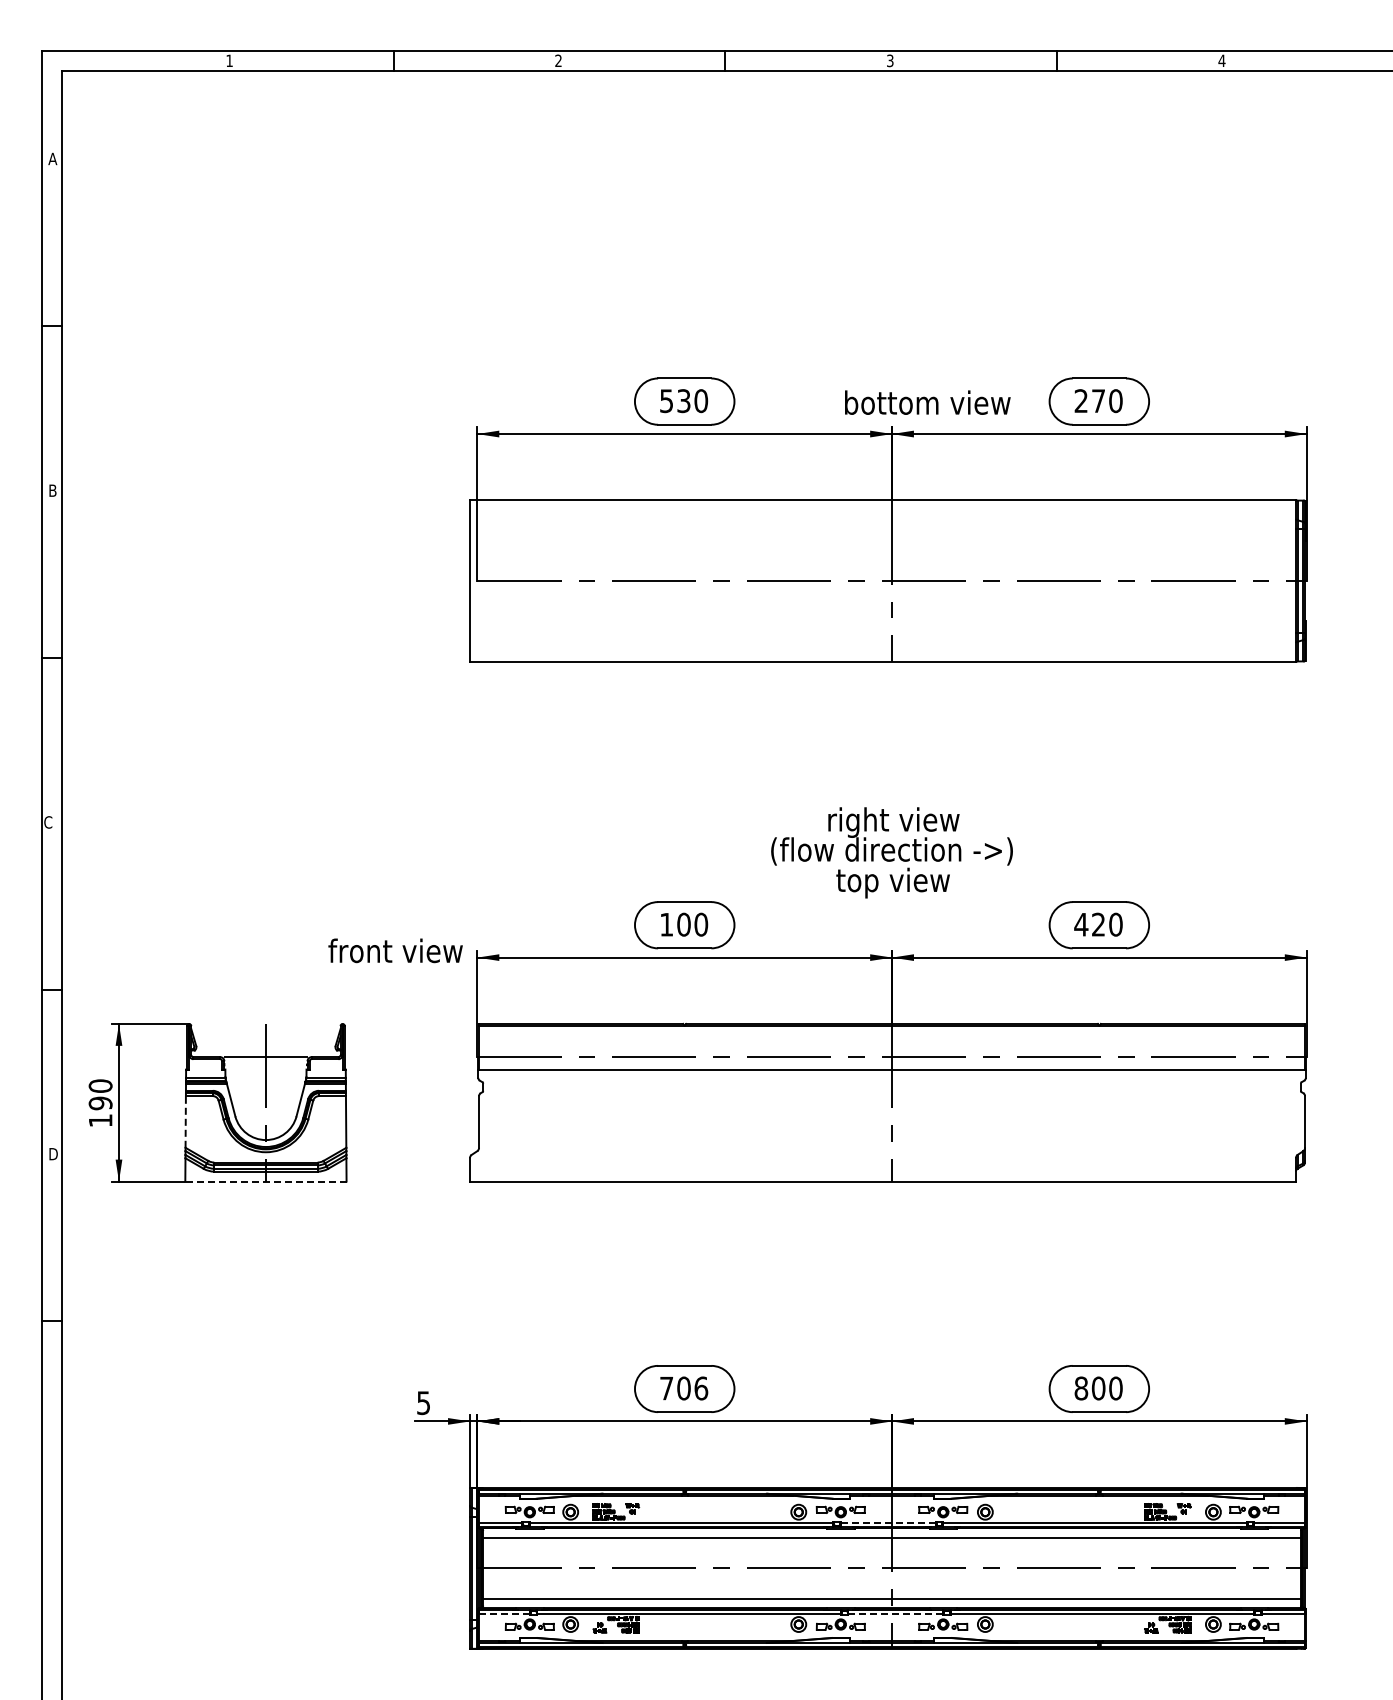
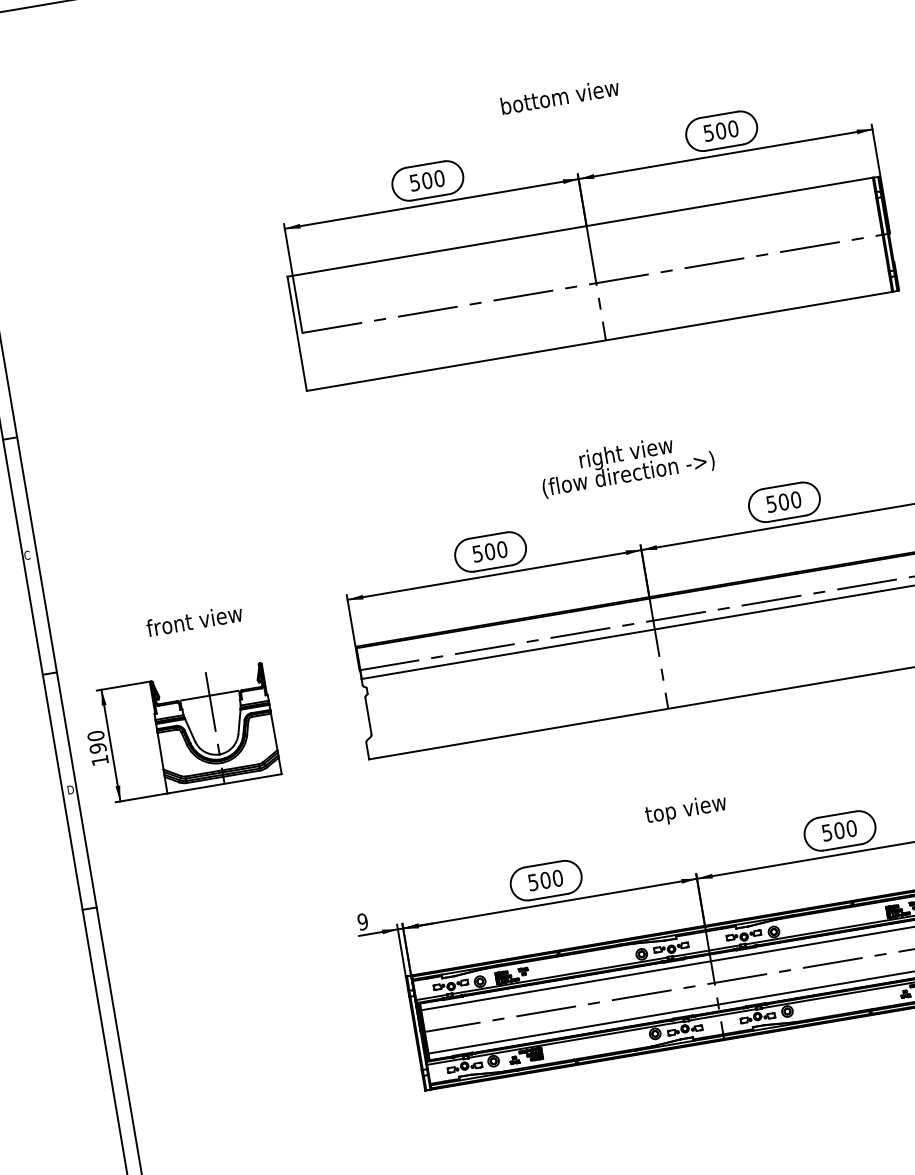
text: (683, 401) -> (426, 181), 530 -> 500
text: (1089, 401) -> (714, 132), 270 -> 500
text: (927, 402) -> (559, 96), moved
text: (892, 882) -> (685, 810), moved
text: (666, 924) -> (477, 553), 100 -> 500
text: (1089, 924) -> (777, 502), 420 -> 500
text: (395, 950) -> (194, 620), moved
line: (185, 1121) -> (160, 750), dashed -> solid
line: (265, 1181) -> (224, 783), dashed -> solid
text: (684, 1388) -> (545, 880), 706 -> 500
text: (1081, 1388) -> (827, 832), 800 -> 500
text: (423, 1402) -> (362, 921), 5 -> 9
line: (888, 1522) -> (706, 950), dashed -> solid
line: (504, 1614) -> (445, 1062), dashed -> solid
line: (895, 1614) -> (722, 1015), dashed -> solid

